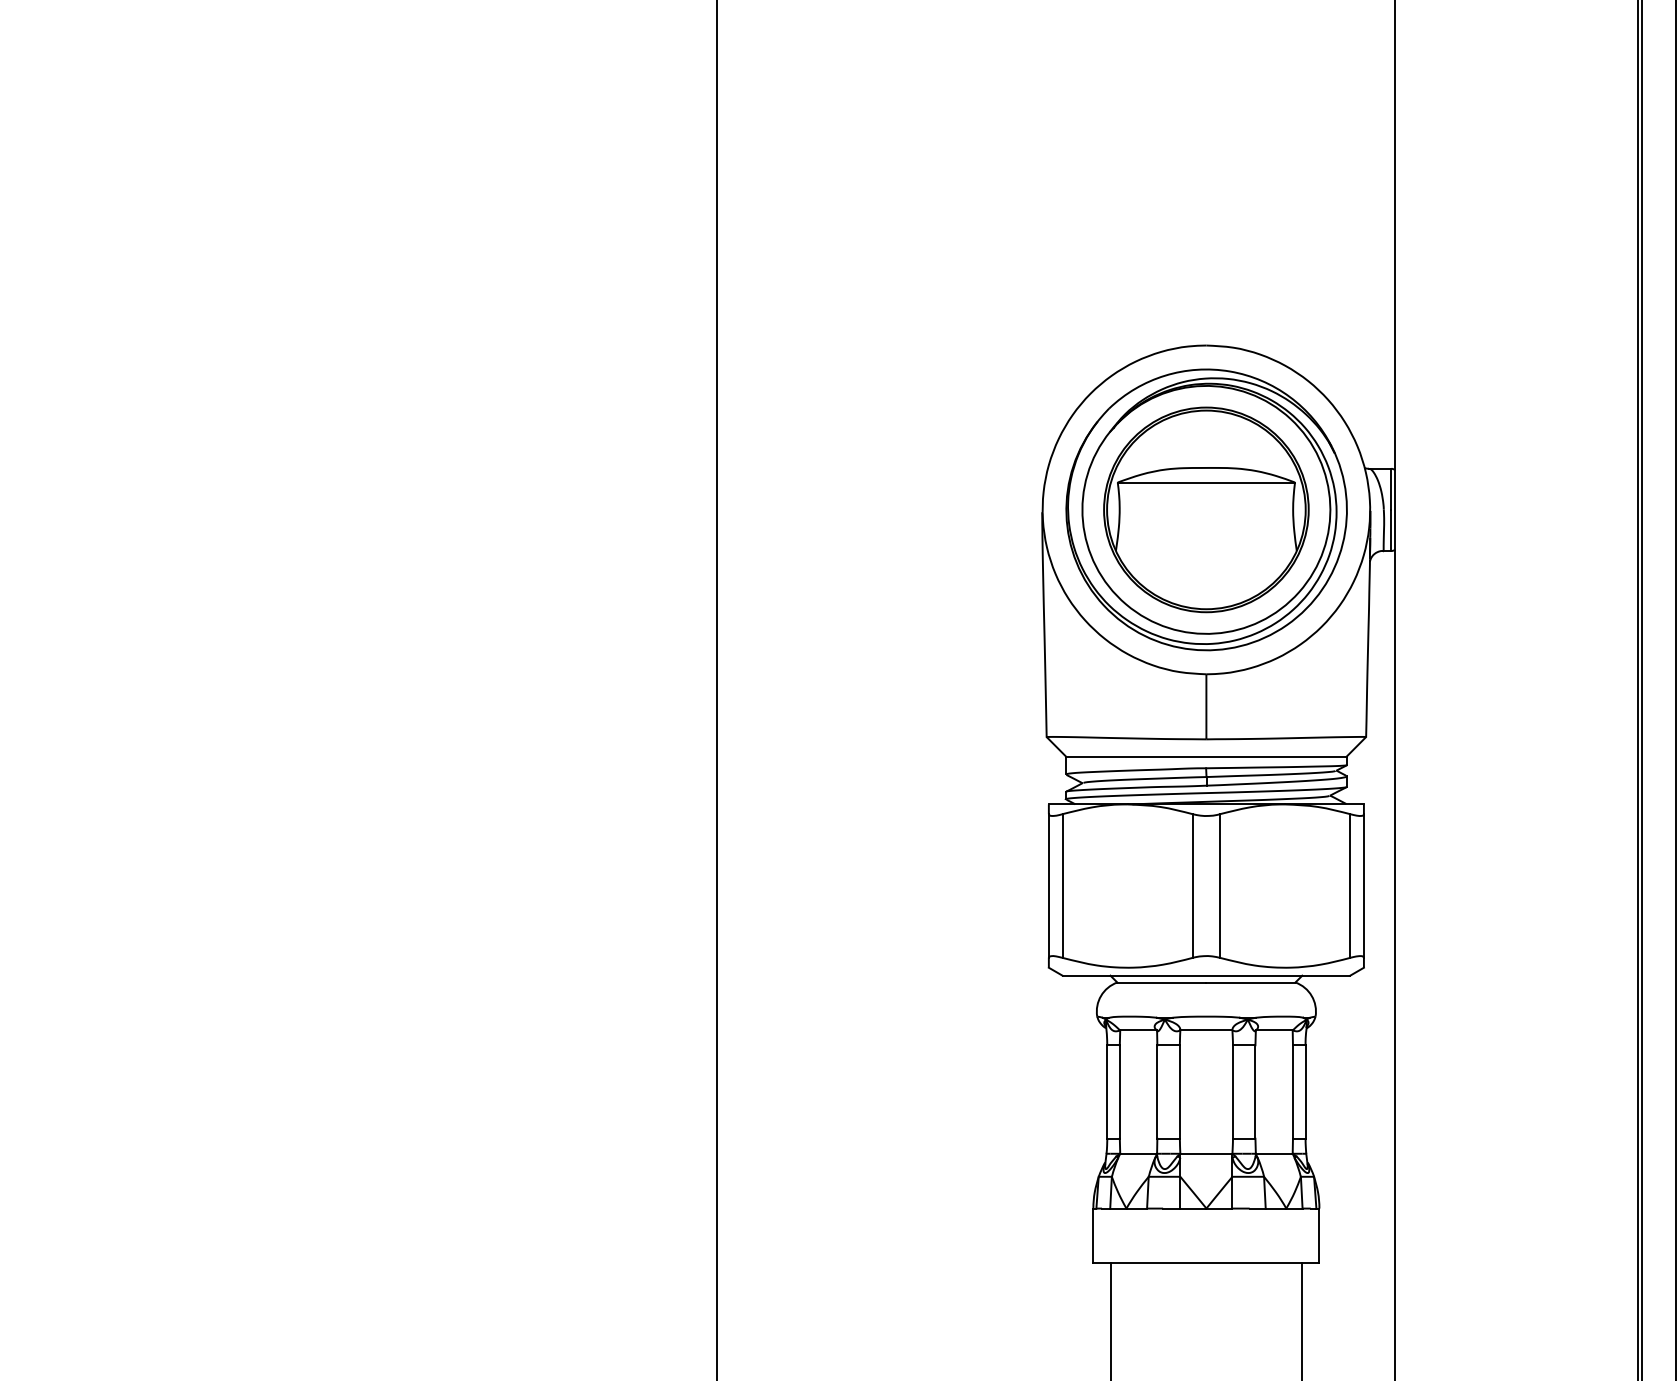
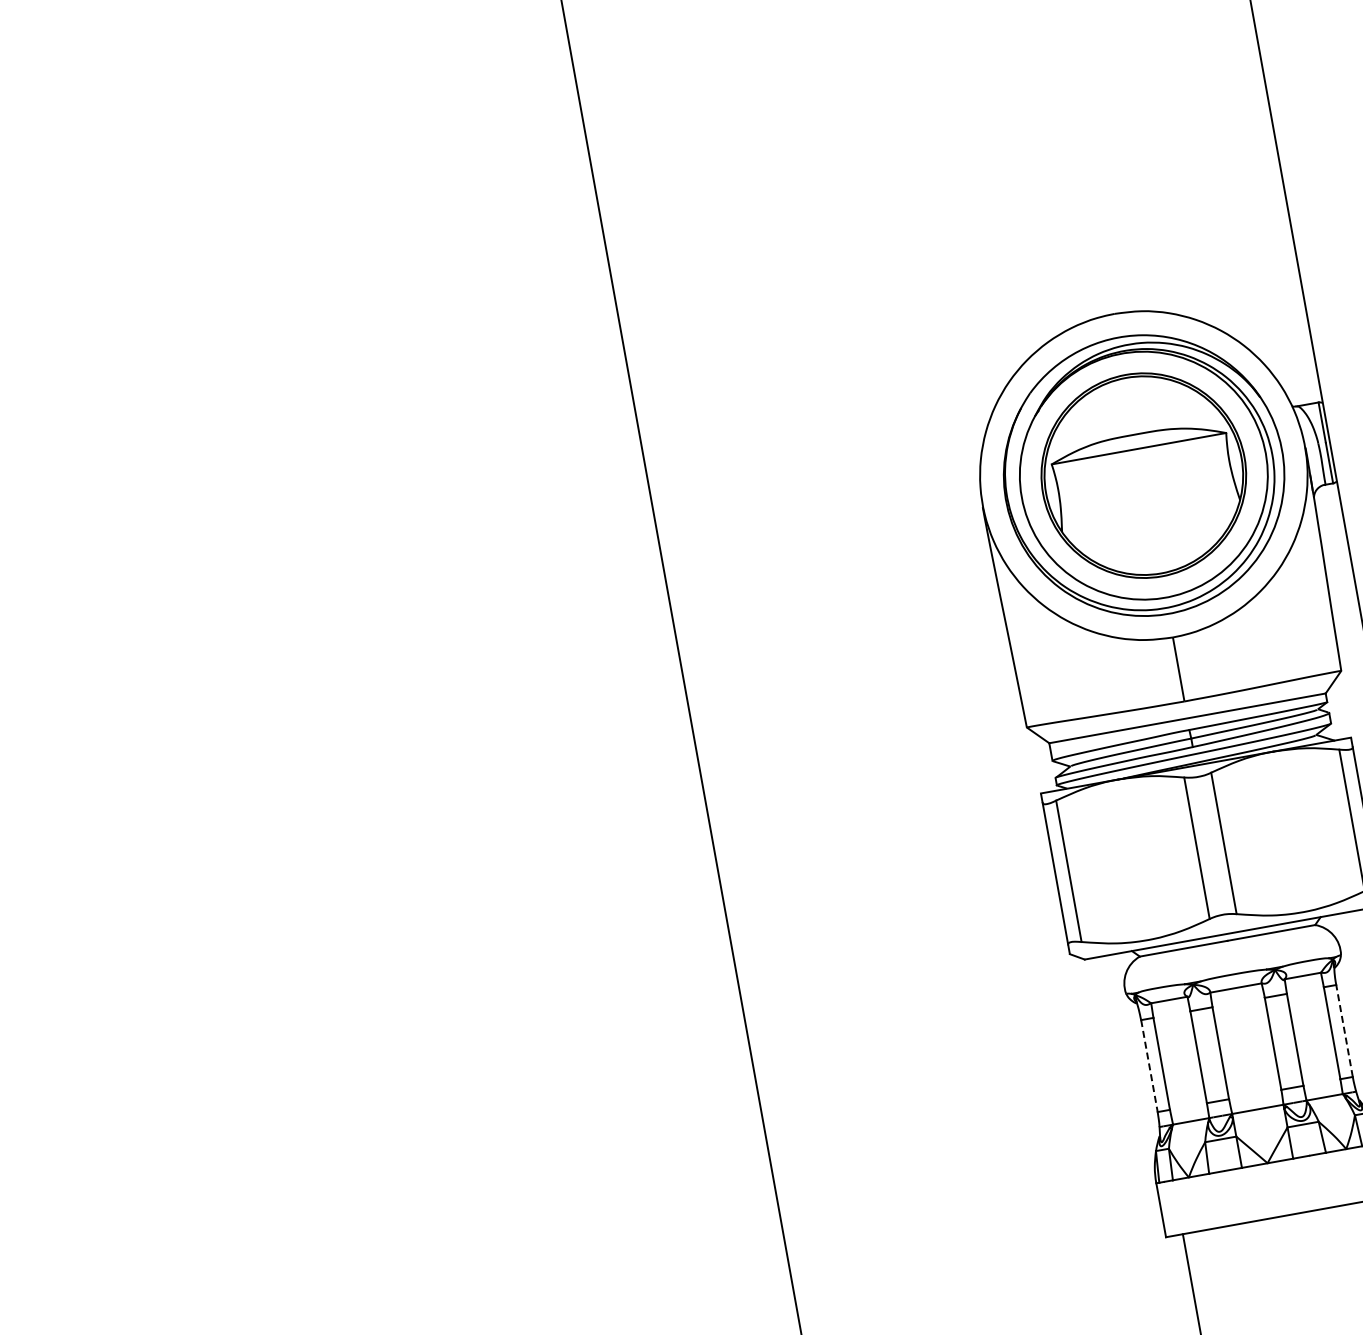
line: (1107, 1091) -> (1149, 1065), solid -> dashed
line: (1305, 1091) -> (1344, 1030), solid -> dashed

